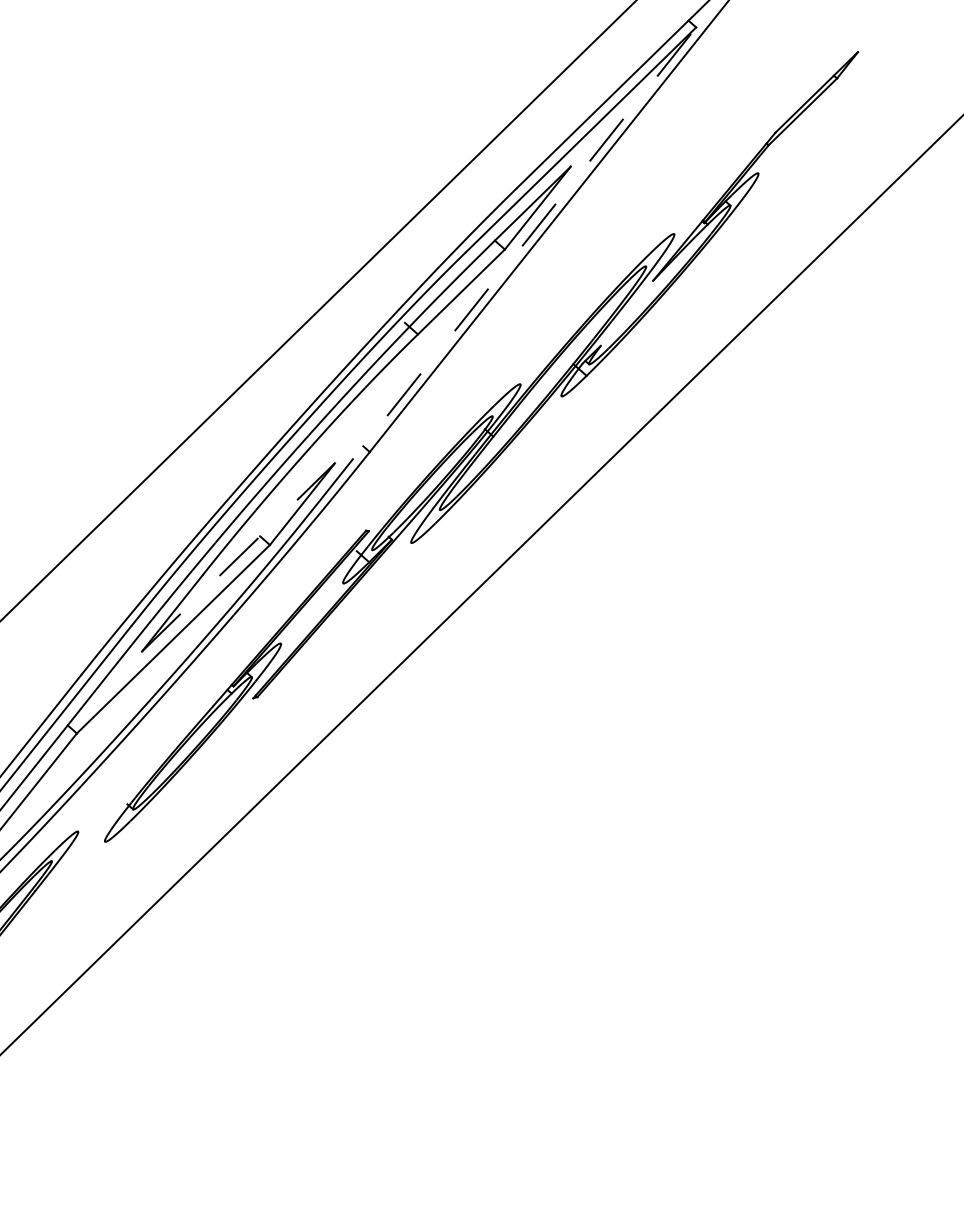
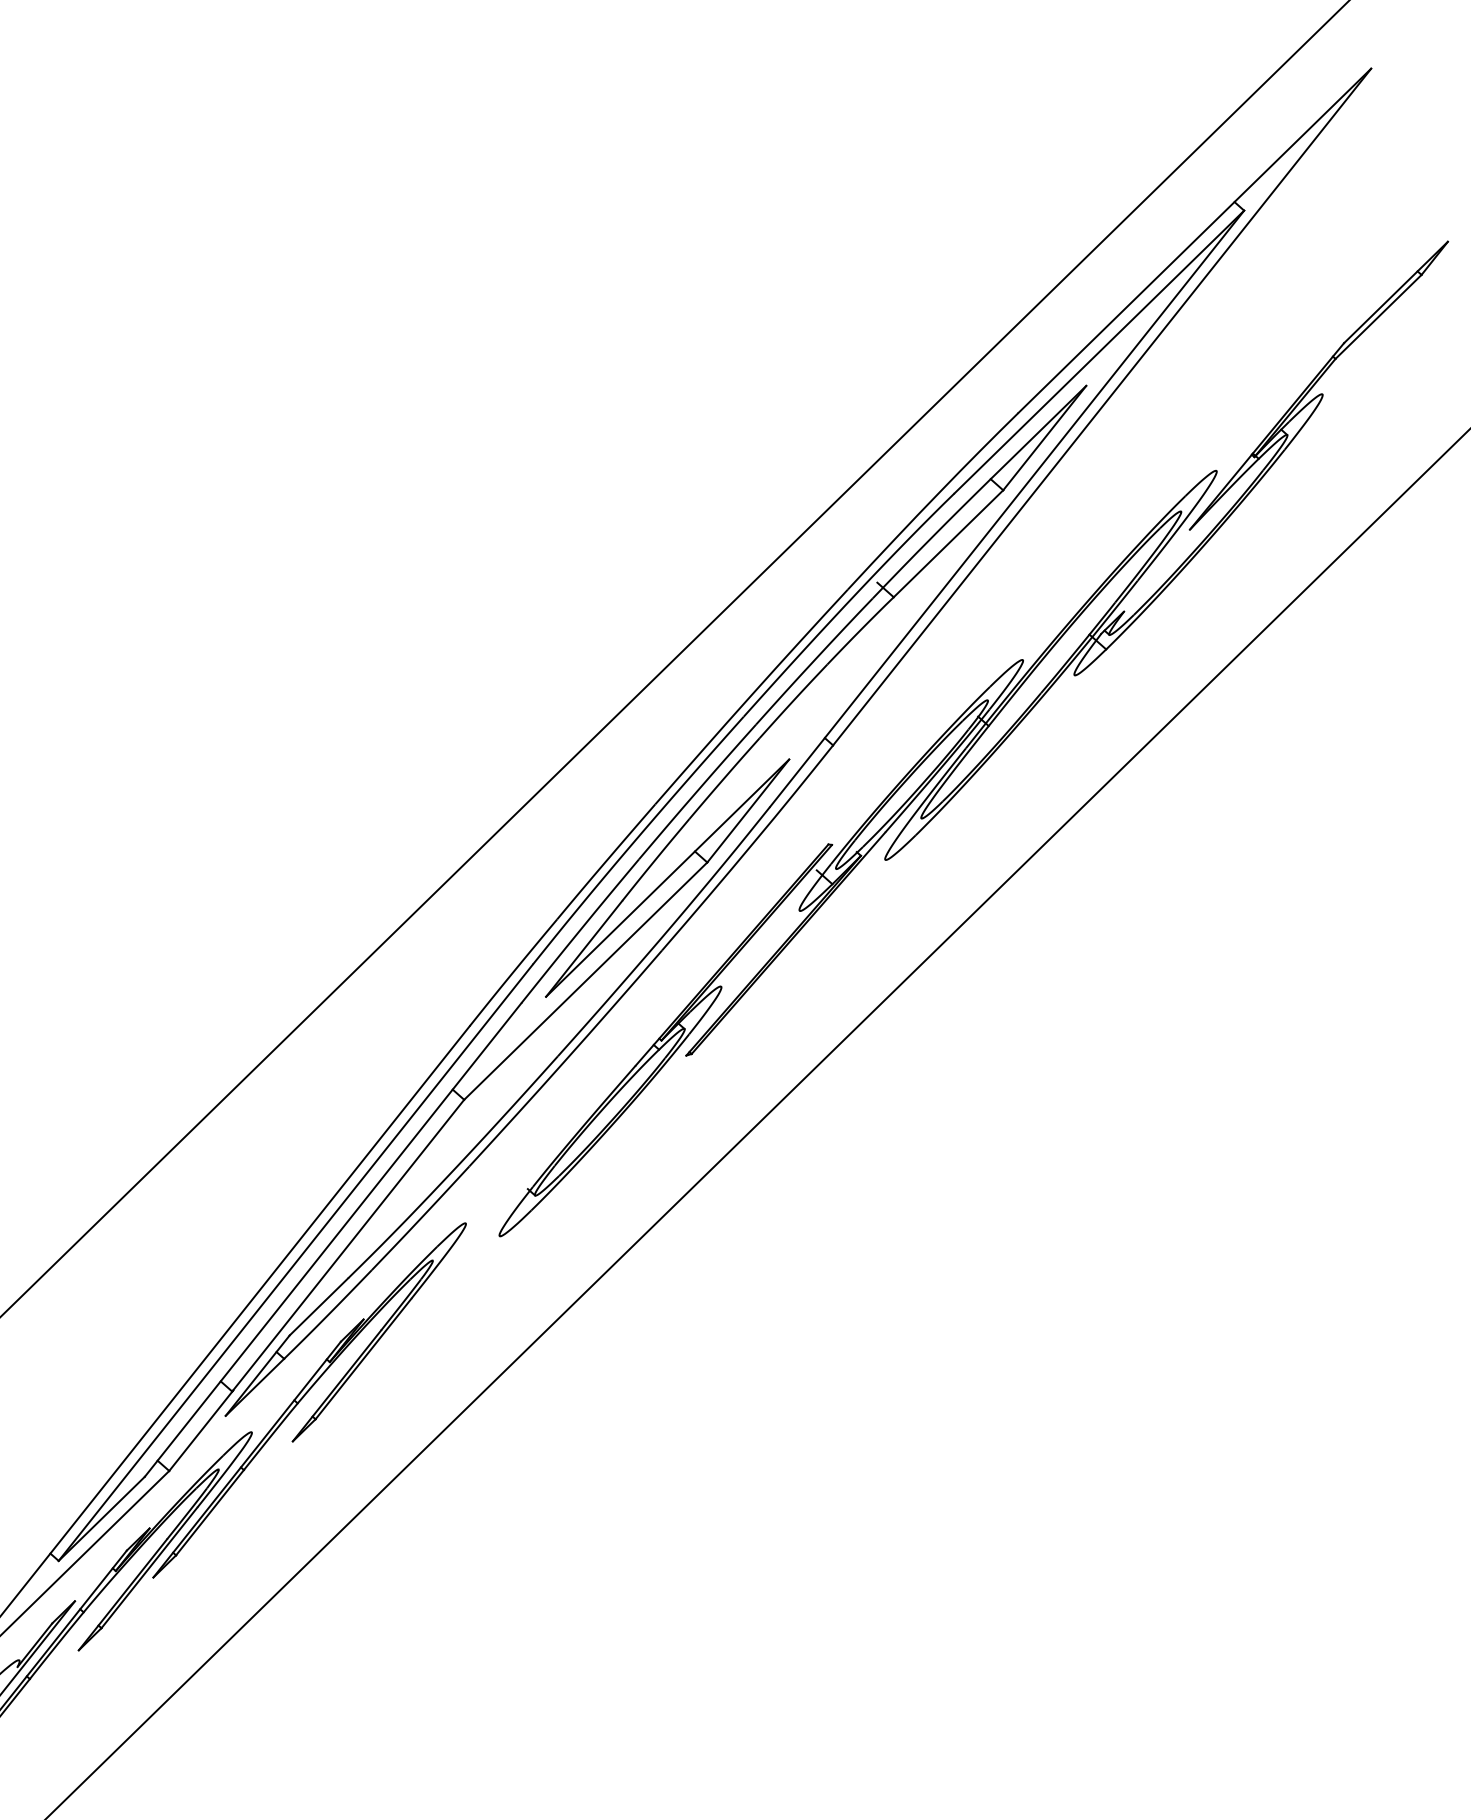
line: (508, 263) -> (1007, 508), dashed -> solid
line: (238, 557) -> (667, 878), dashed -> solid

